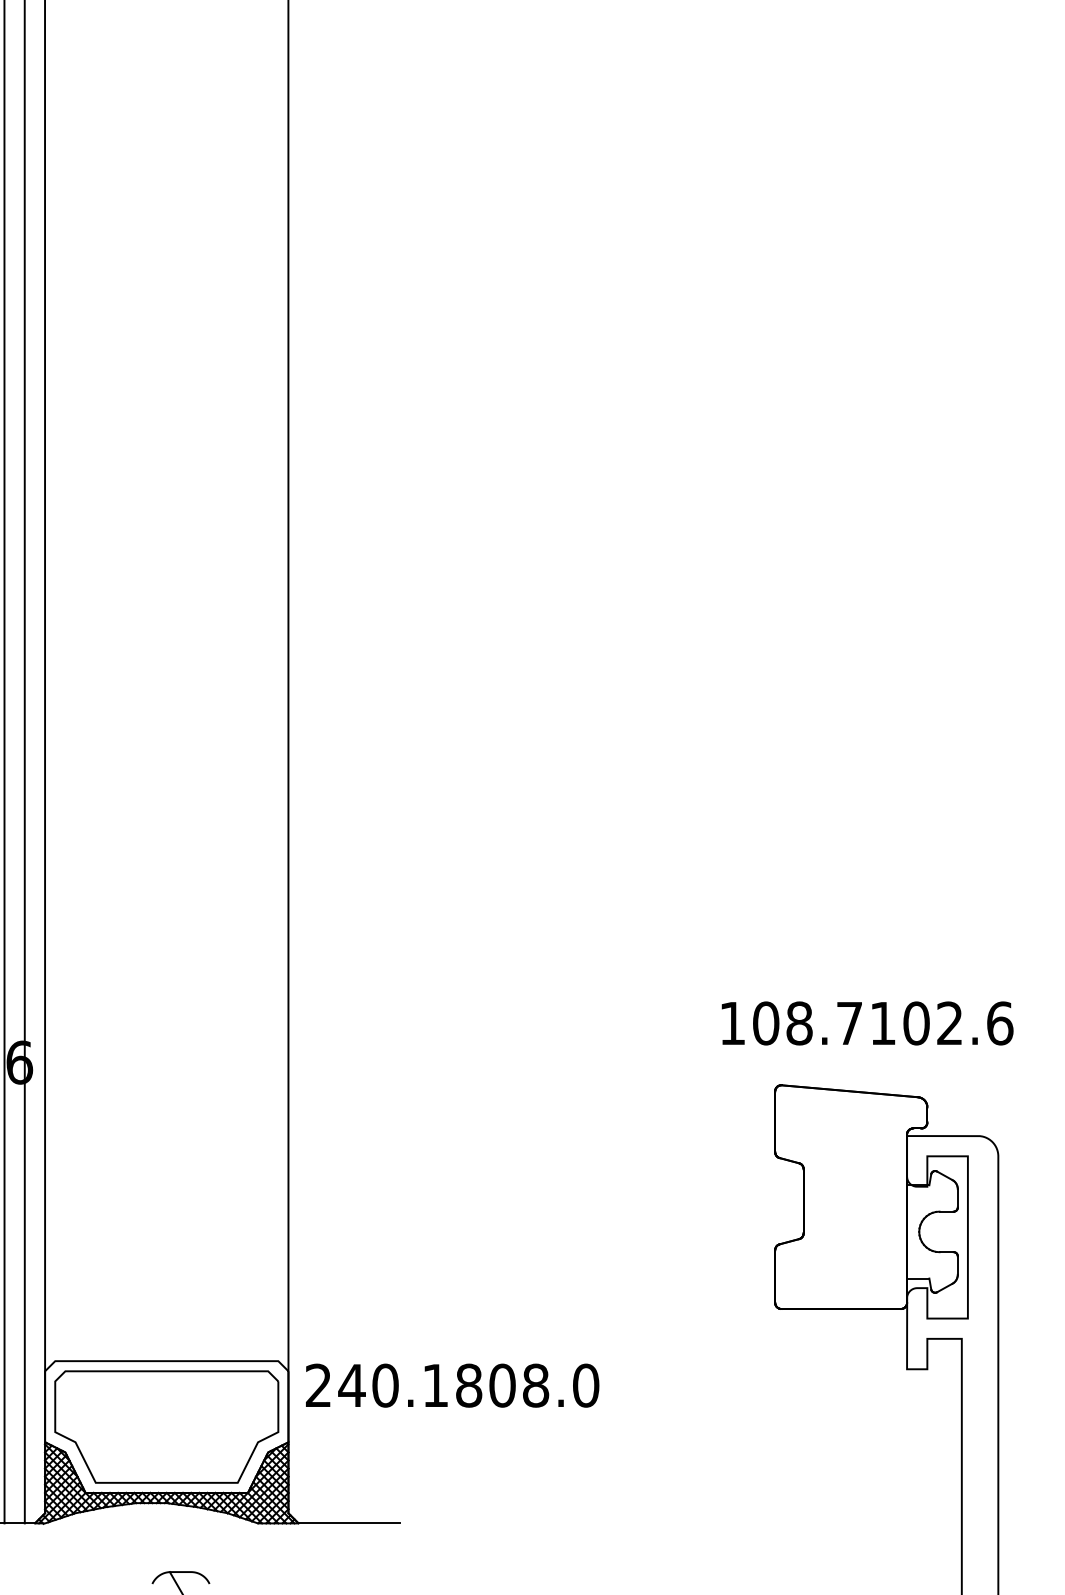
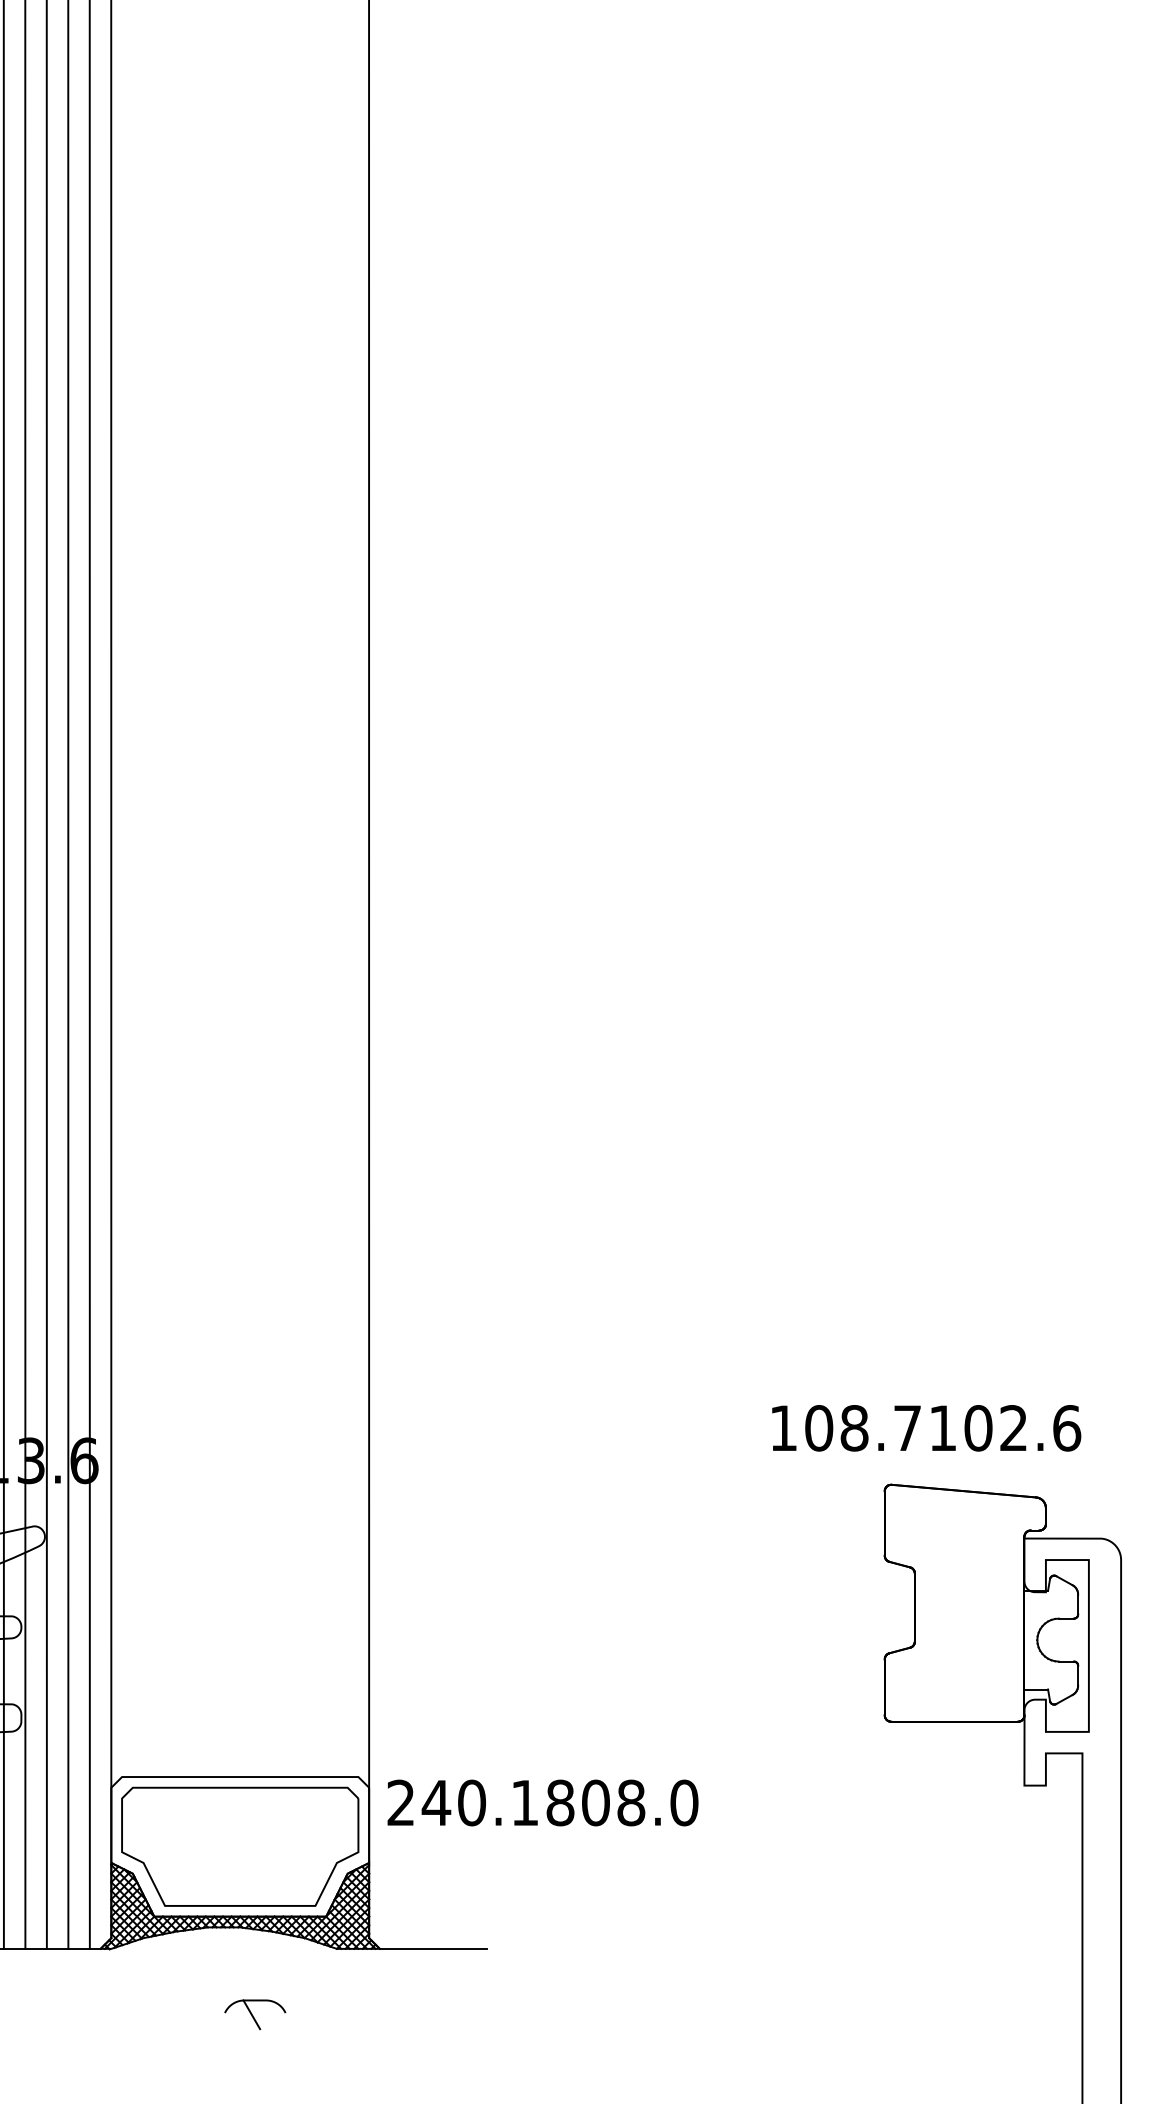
text: (867, 1023) -> (926, 1428), moved

